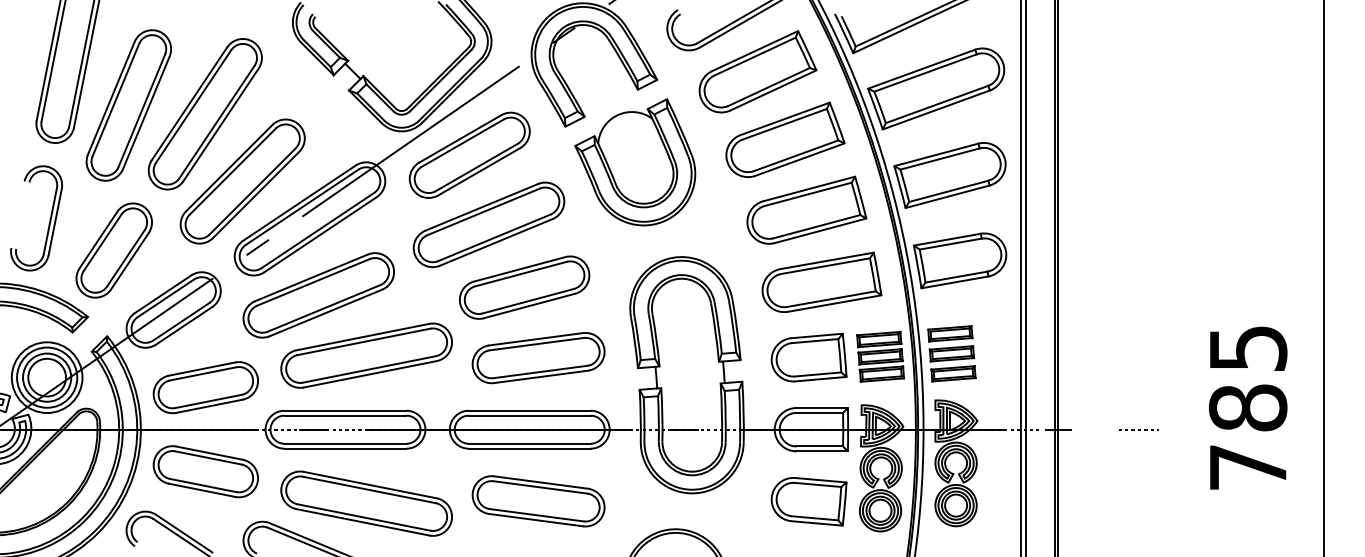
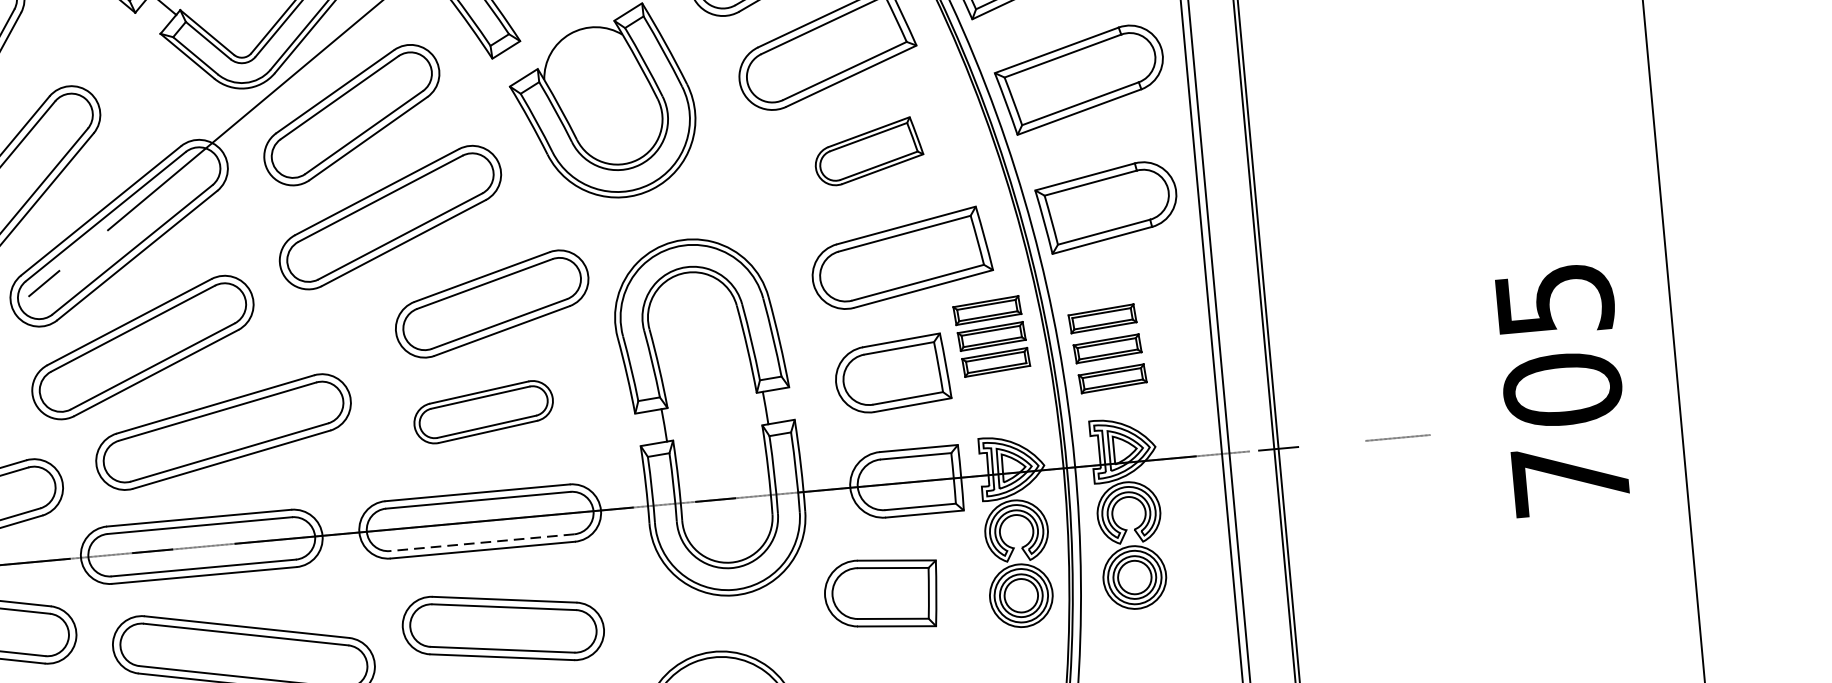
part: (806, 209) -> (868, 150), size x0.6
part: (524, 287) -> (491, 303), moved
part: (880, 356) -> (991, 335), moved
part: (538, 358) -> (483, 412), size x0.7
text: (1248, 407) -> (1563, 389), 785 -> 705
line: (529, 443) -> (481, 542), solid -> dashed
part: (808, 501) -> (881, 594), moved

